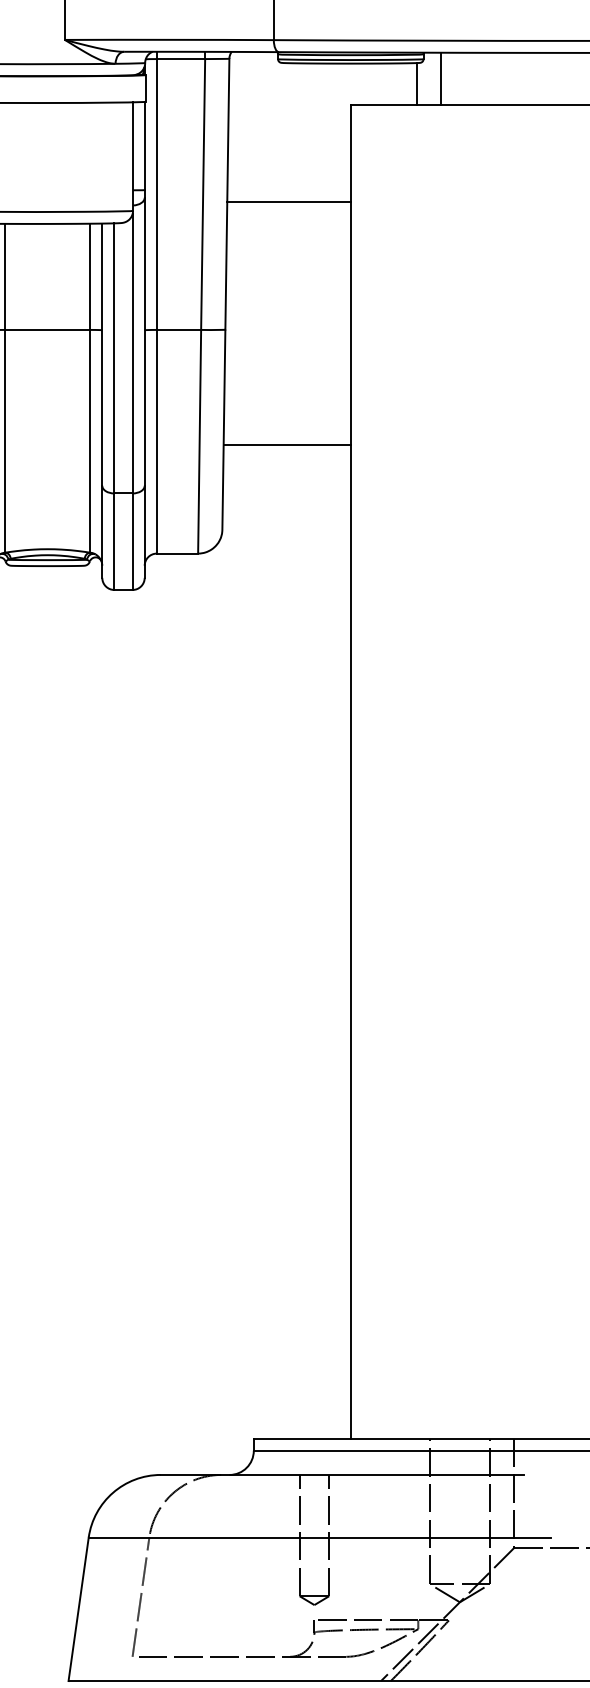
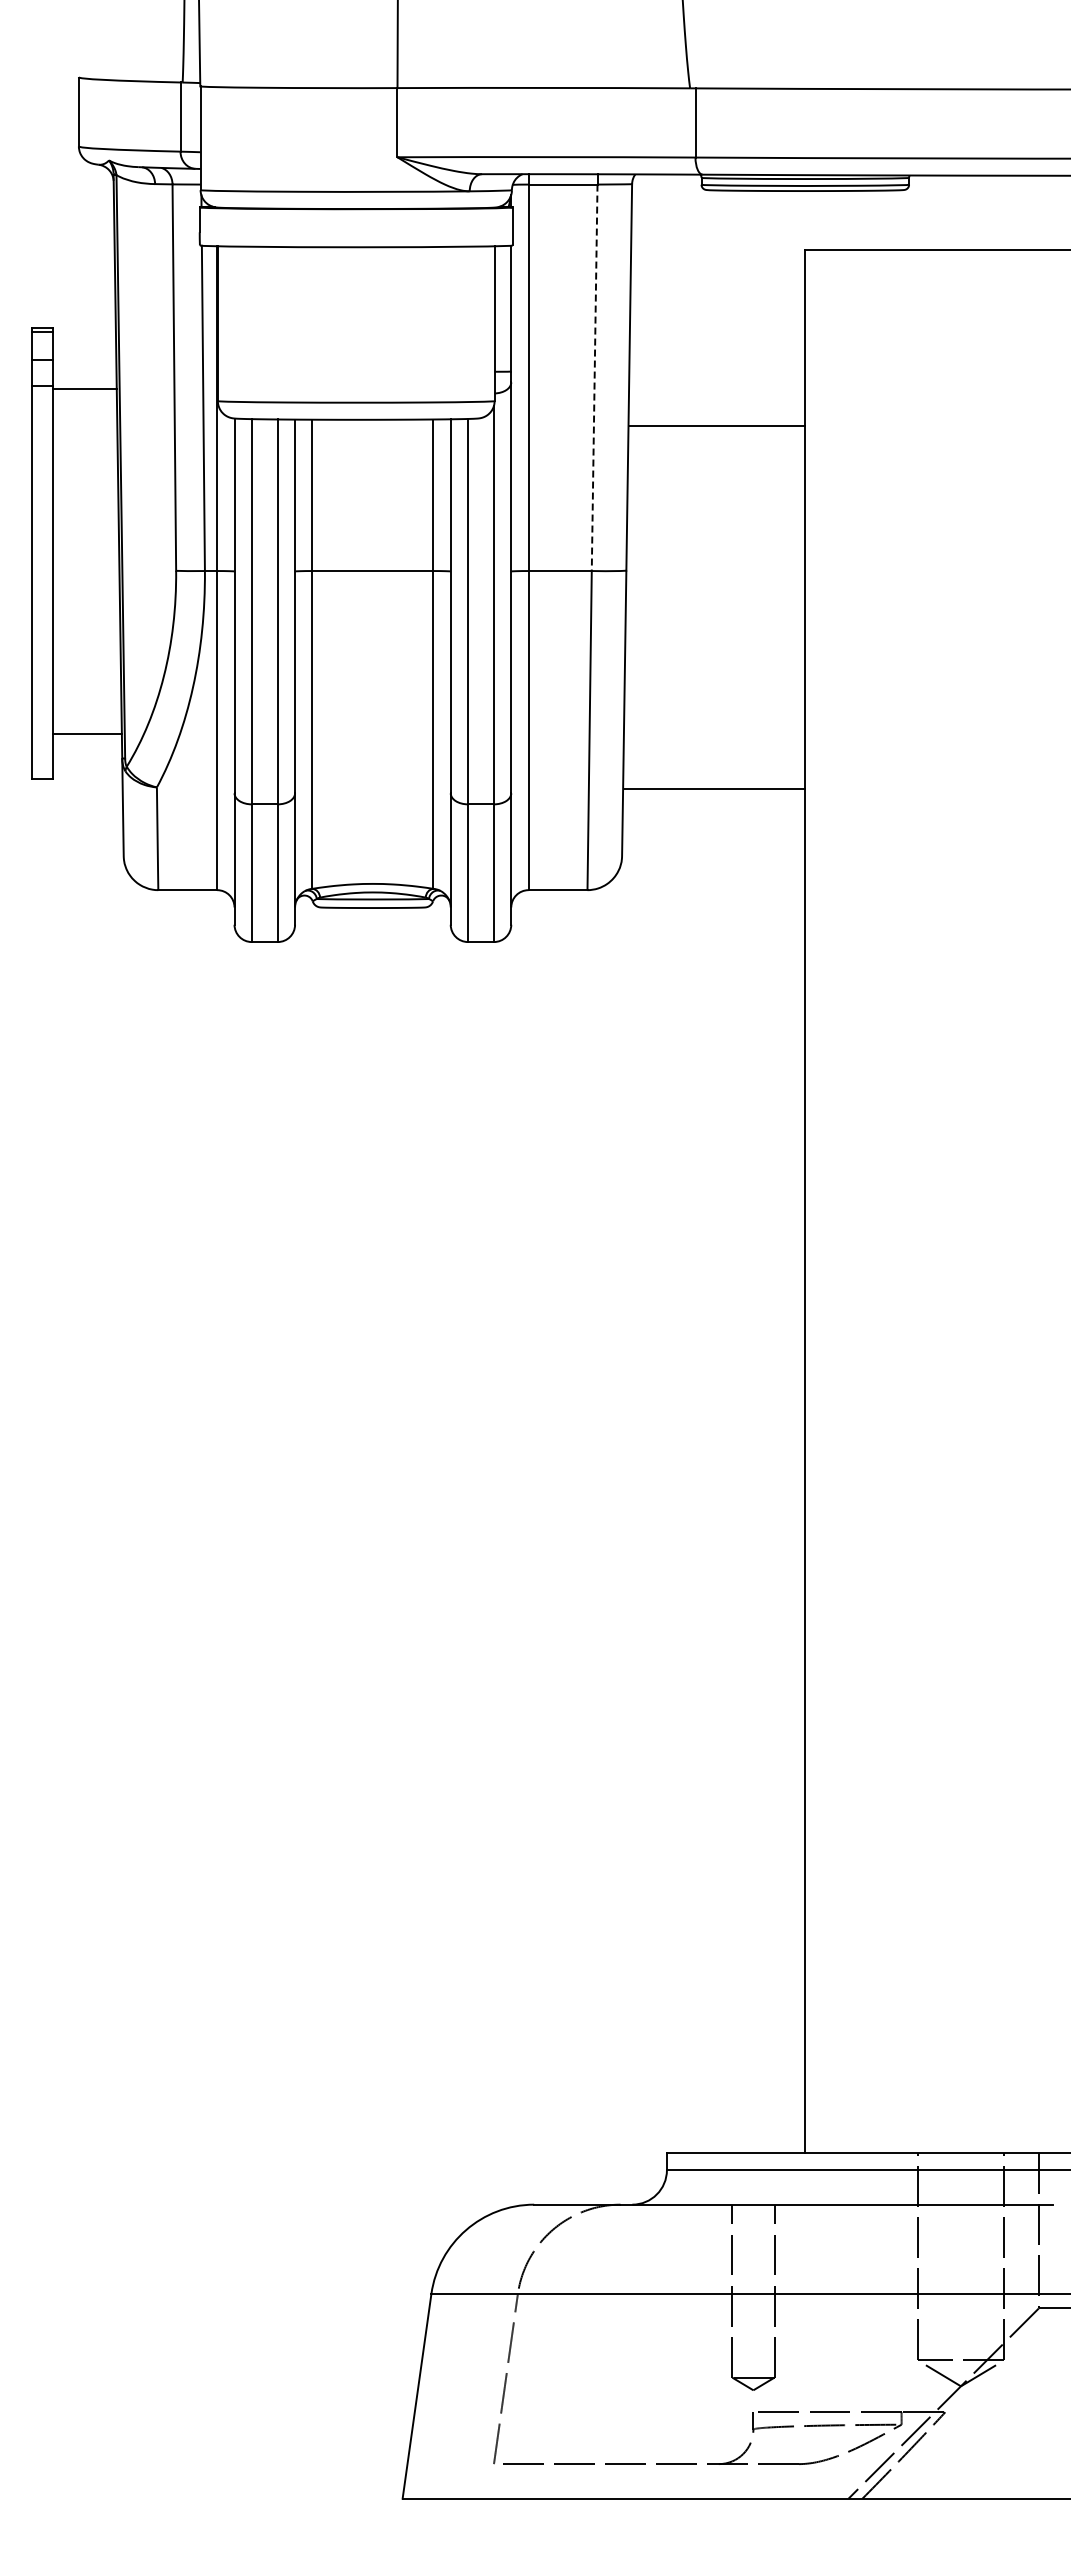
line: (441, 78) -> (934, 212), removed
line: (416, 84) -> (899, 220), removed
line: (203, 194) -> (594, 378), solid -> dashed
line: (289, 202) -> (717, 425), moved
line: (287, 444) -> (714, 789), moved

